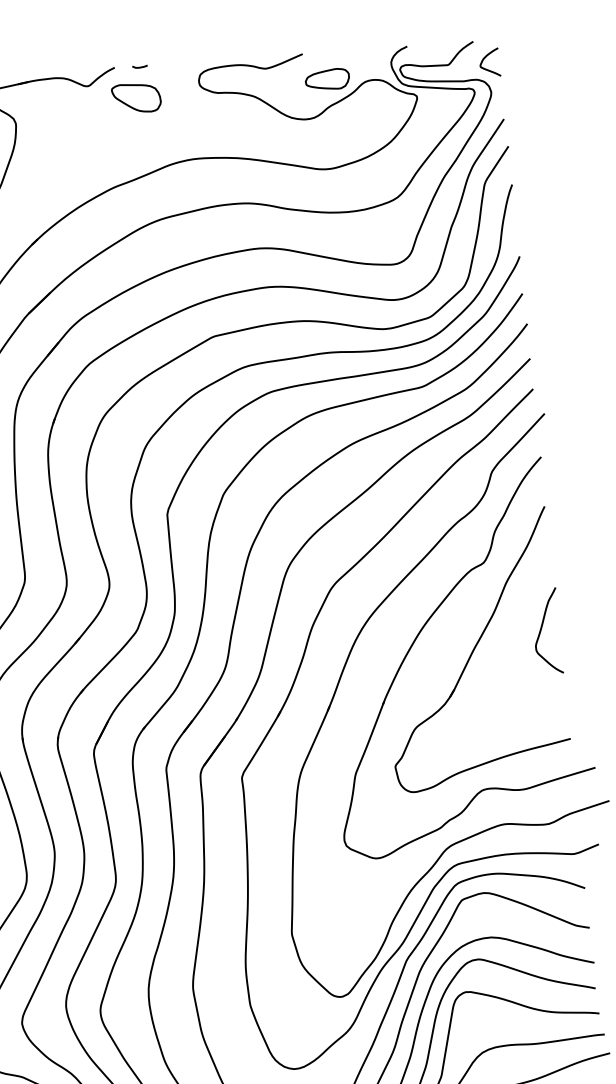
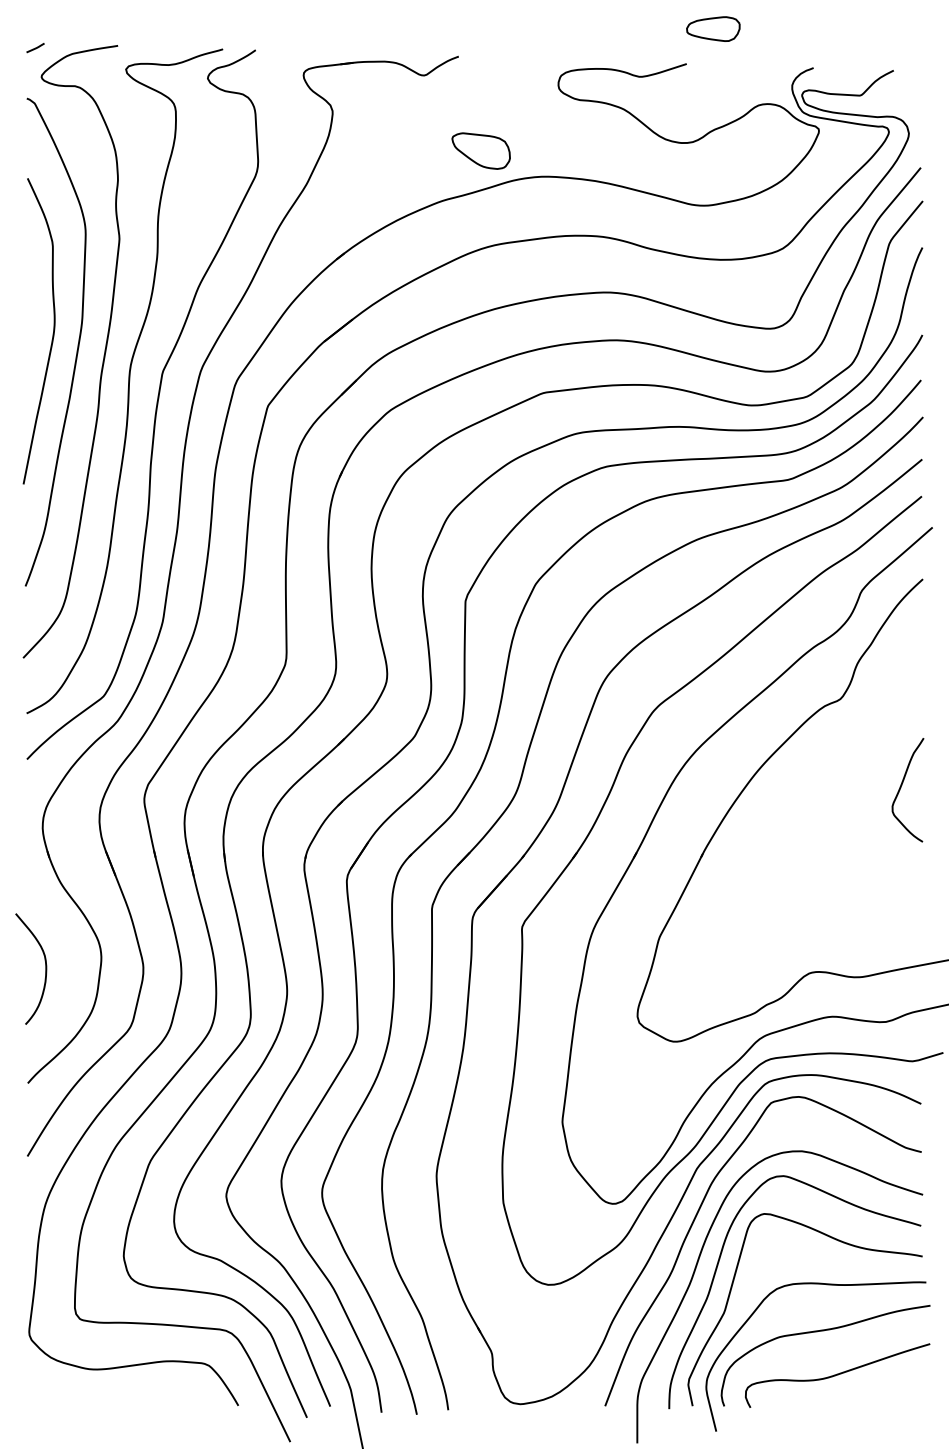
curve: (484, 58) -> (905, 92), removed
curve: (140, 66) -> (489, 58), removed
part: (327, 79) -> (713, 28), moved
part: (135, 97) -> (480, 150), moved
part: (471, 649) -> (814, 802), removed

